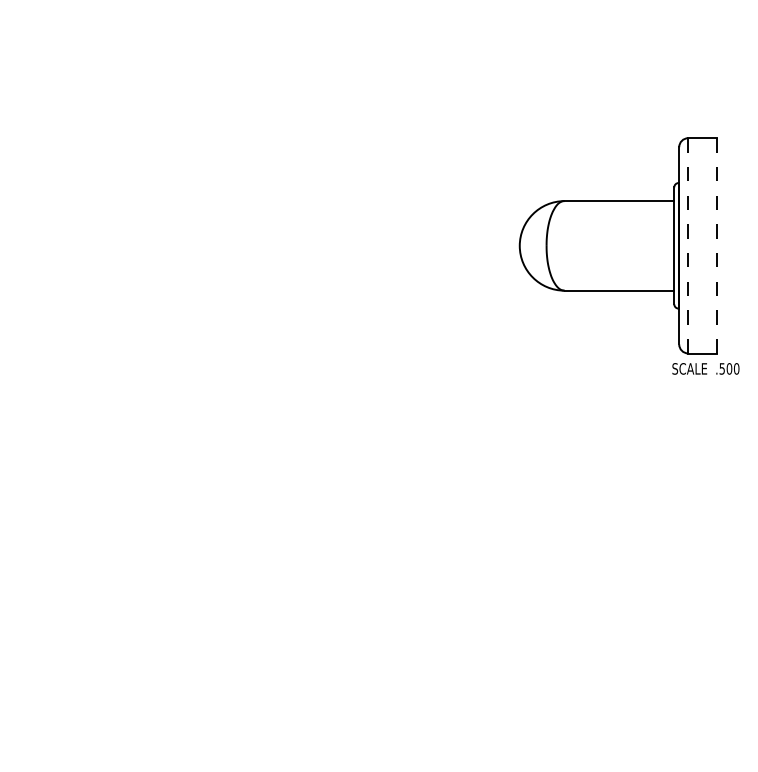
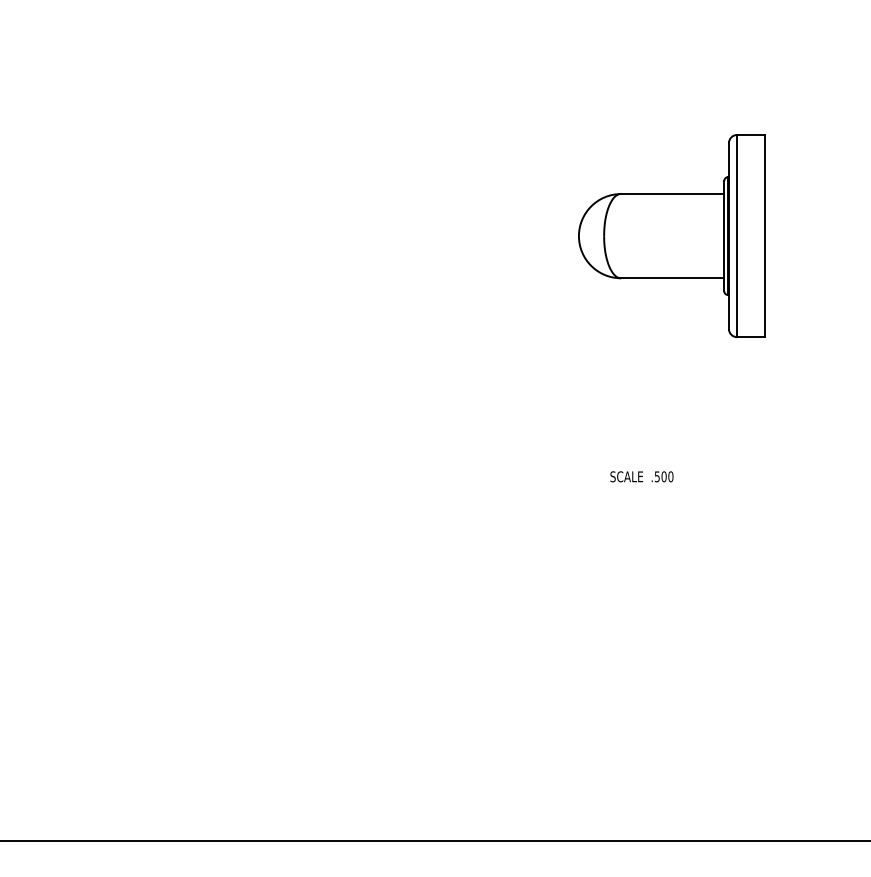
line: (688, 246) -> (737, 236), dashed -> solid
line: (717, 246) -> (764, 236), dashed -> solid
text: (705, 368) -> (641, 476), moved

